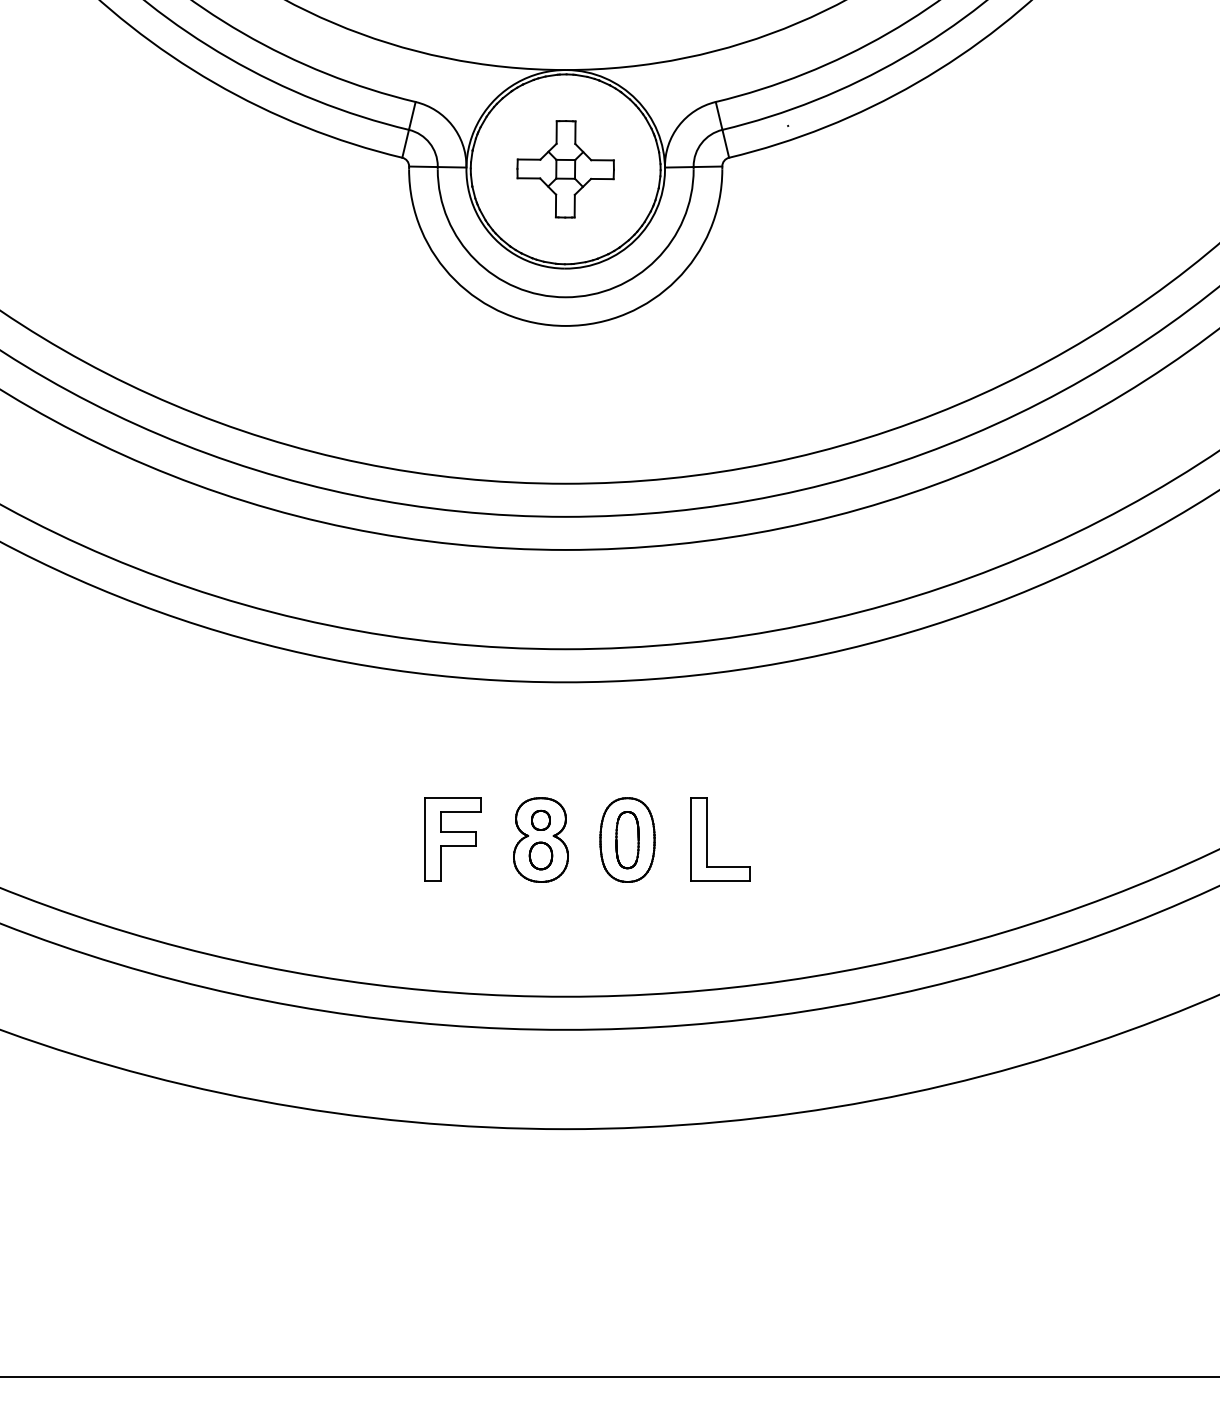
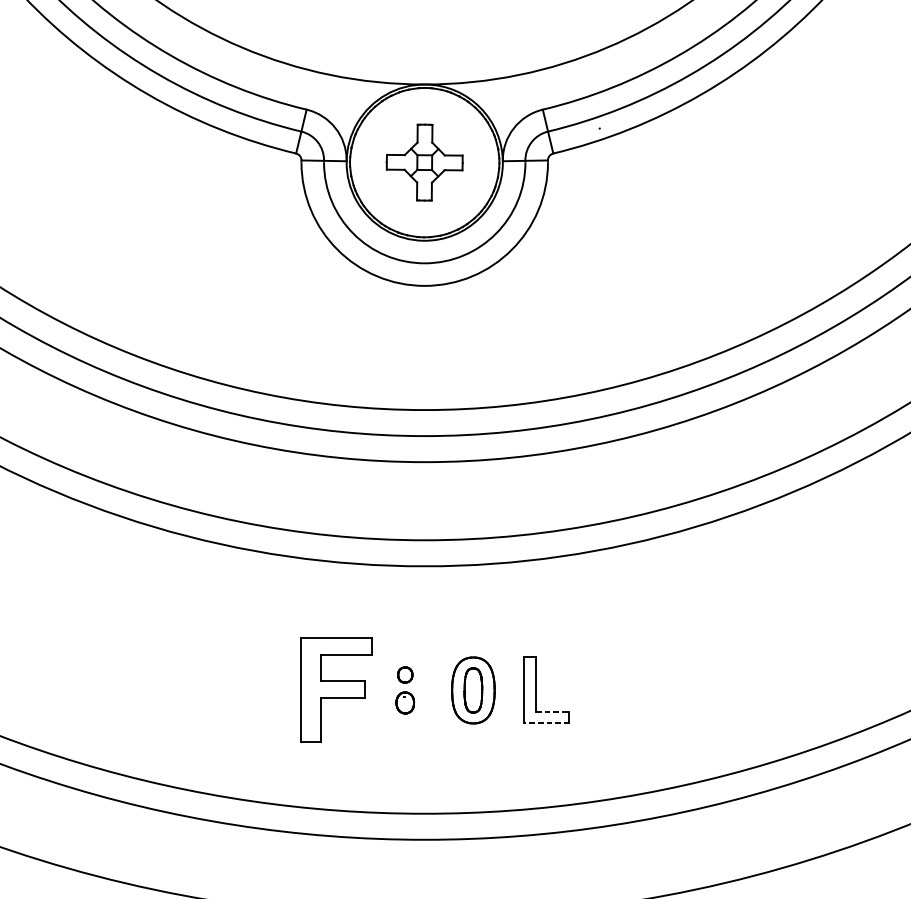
part: (452, 839) -> (335, 690), size x1.6
part: (540, 839) -> (404, 690), removed
line: (728, 867) -> (552, 712), solid -> dashed
line: (719, 880) -> (545, 722), solid -> dashed

